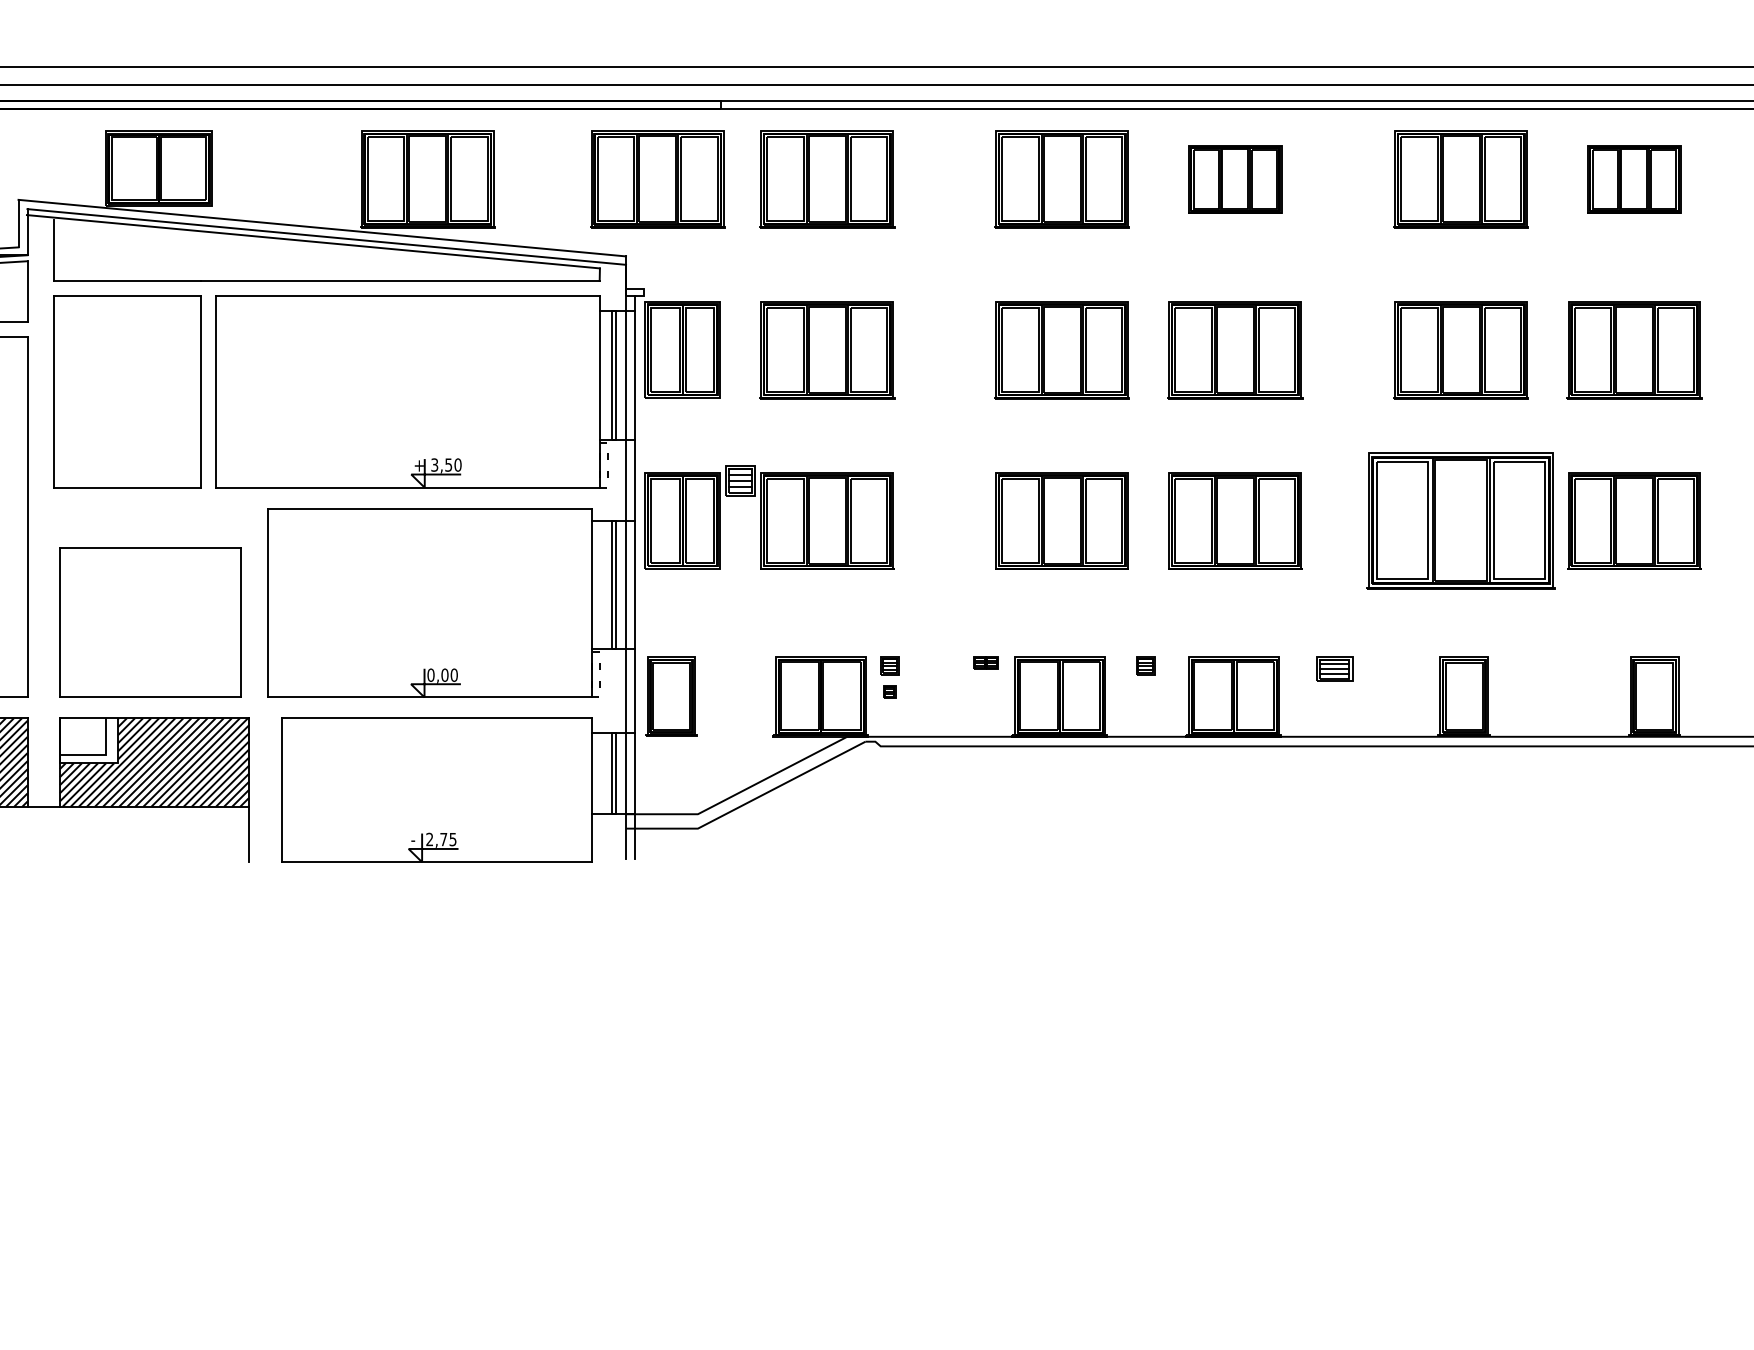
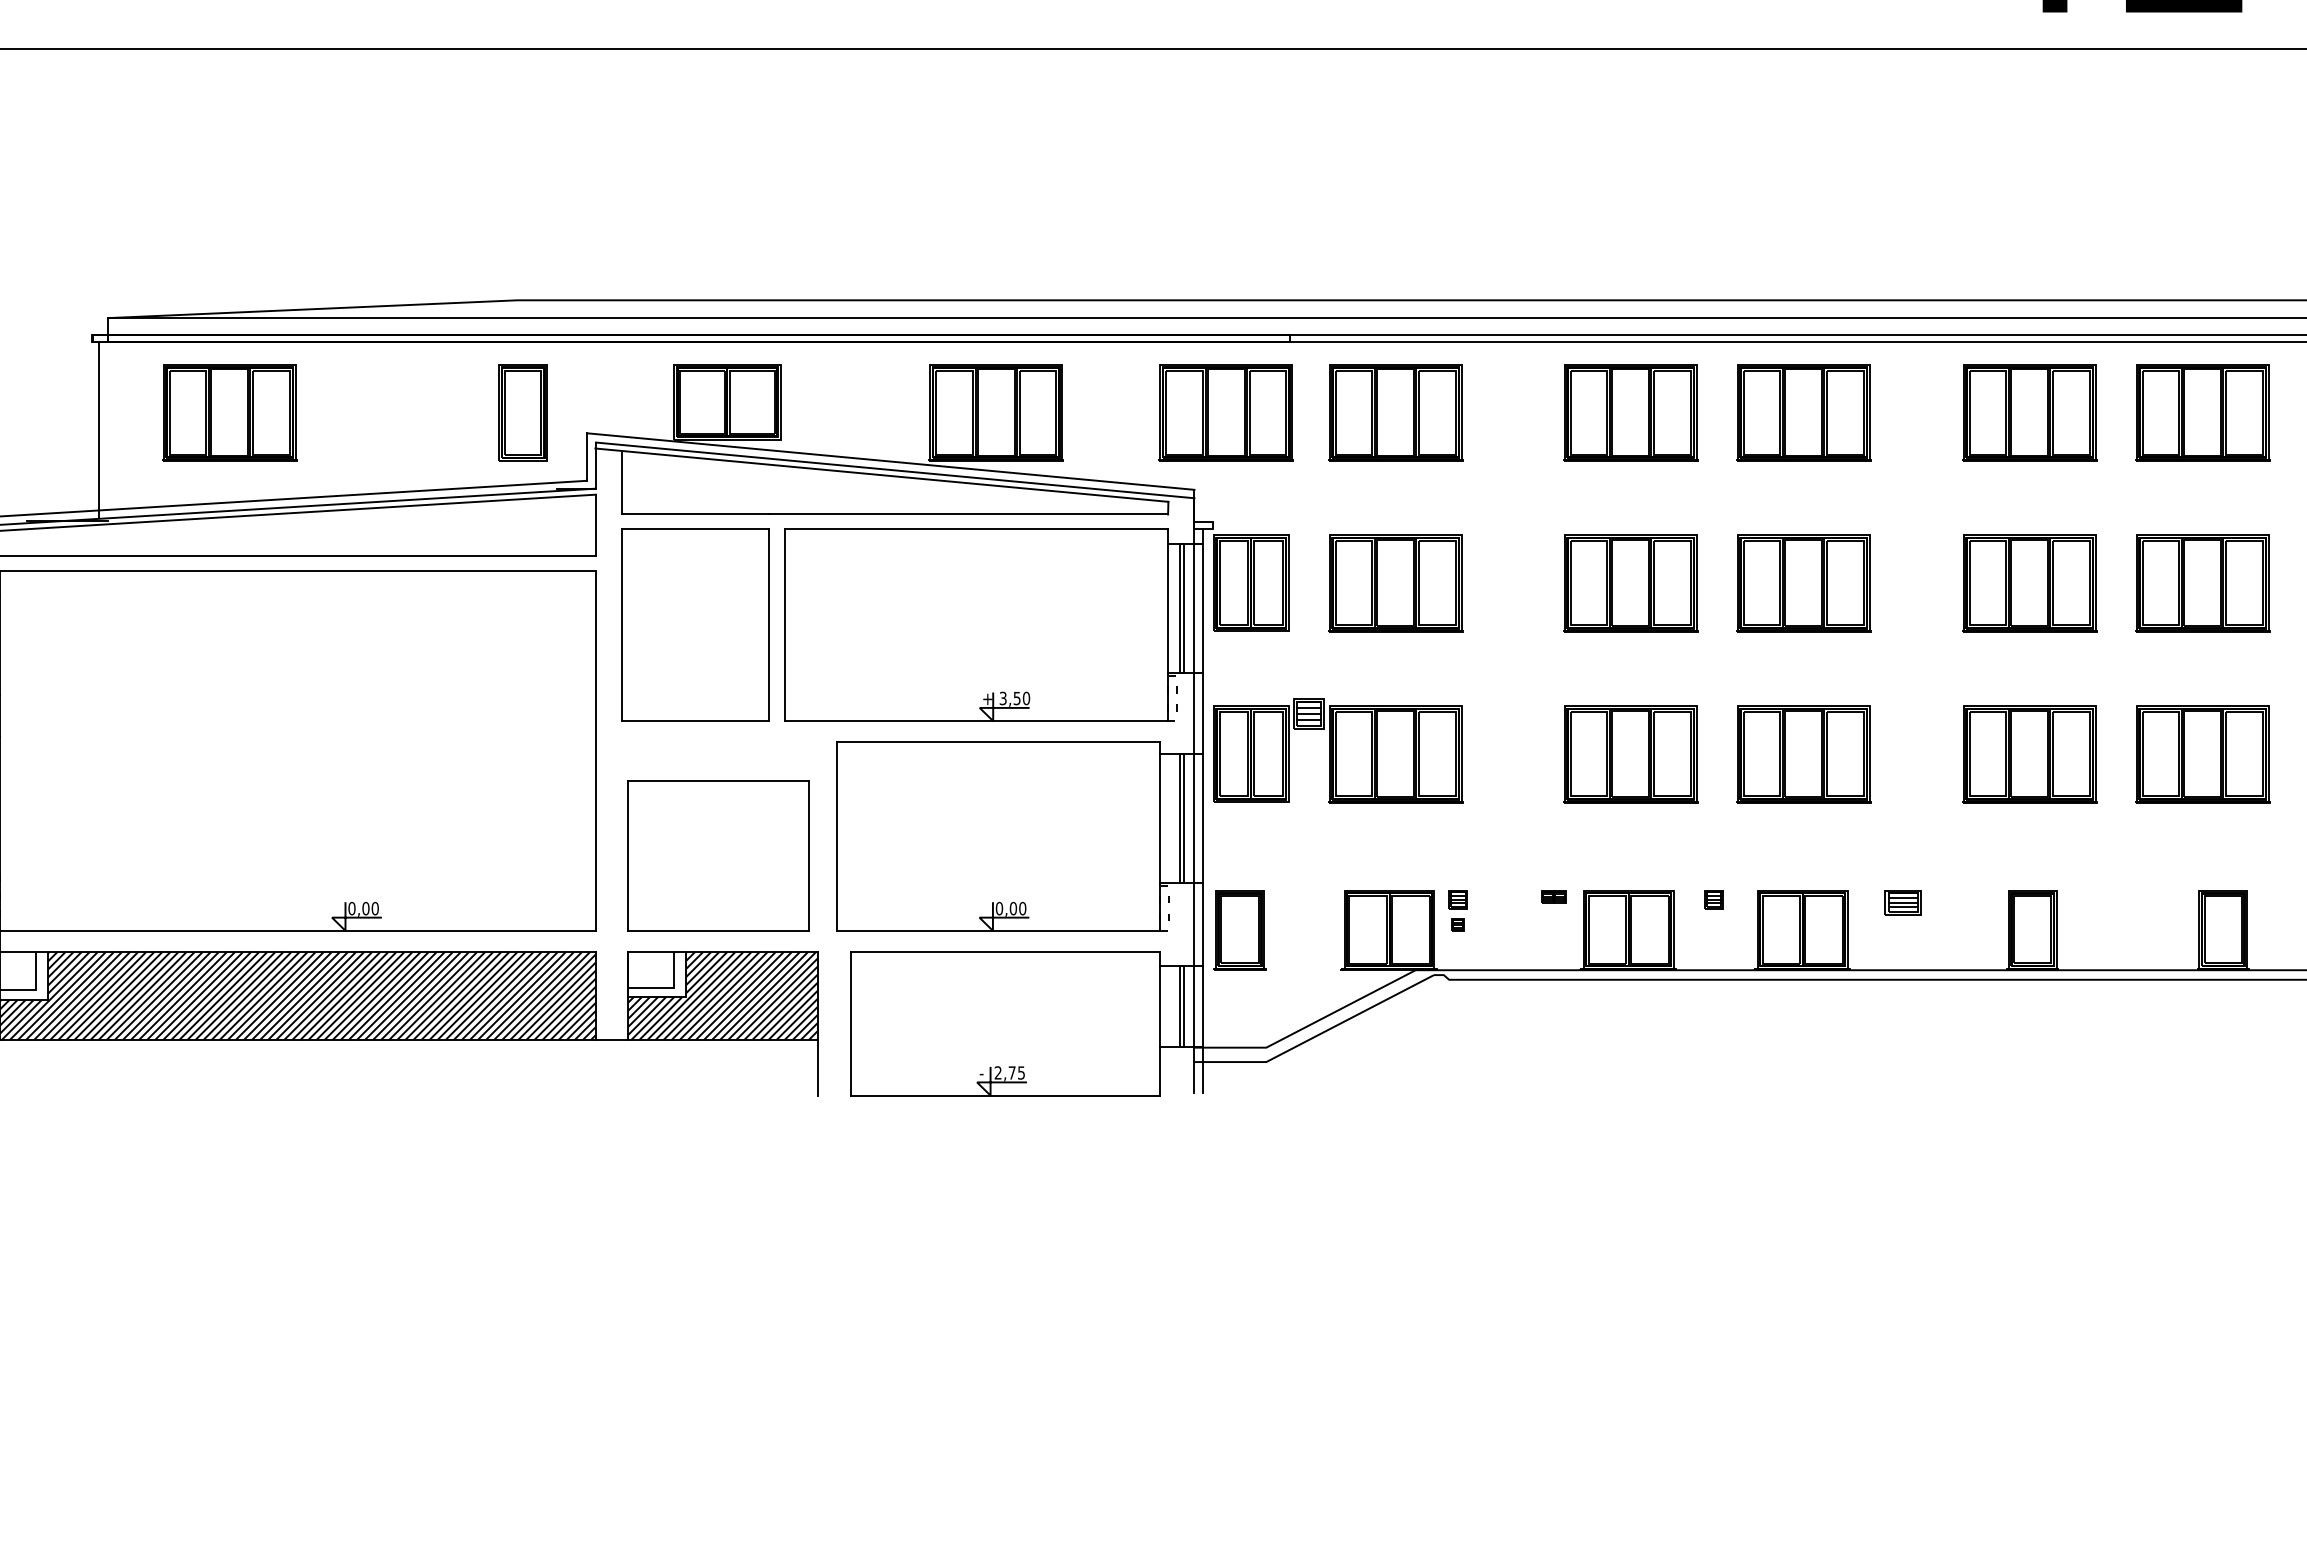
part: (1235, 179) -> (1803, 412), size x1.43
part: (1634, 179) -> (2202, 412), size x1.43
part: (1461, 521) -> (2029, 754), size x0.71

